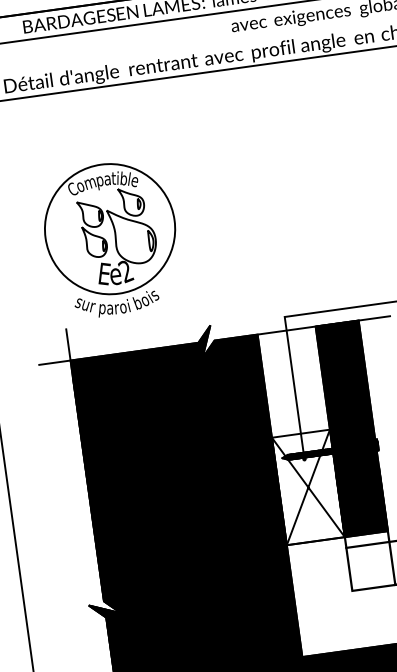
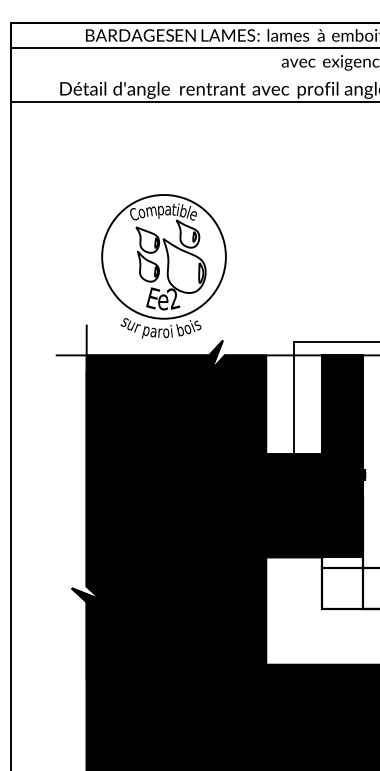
part: (110, 239) -> (163, 266), moved
fill: (307, 487) -> (293, 505), added

